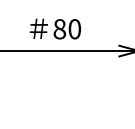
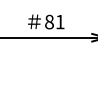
text: (75, 28) -> (60, 21), 80 -> 81

